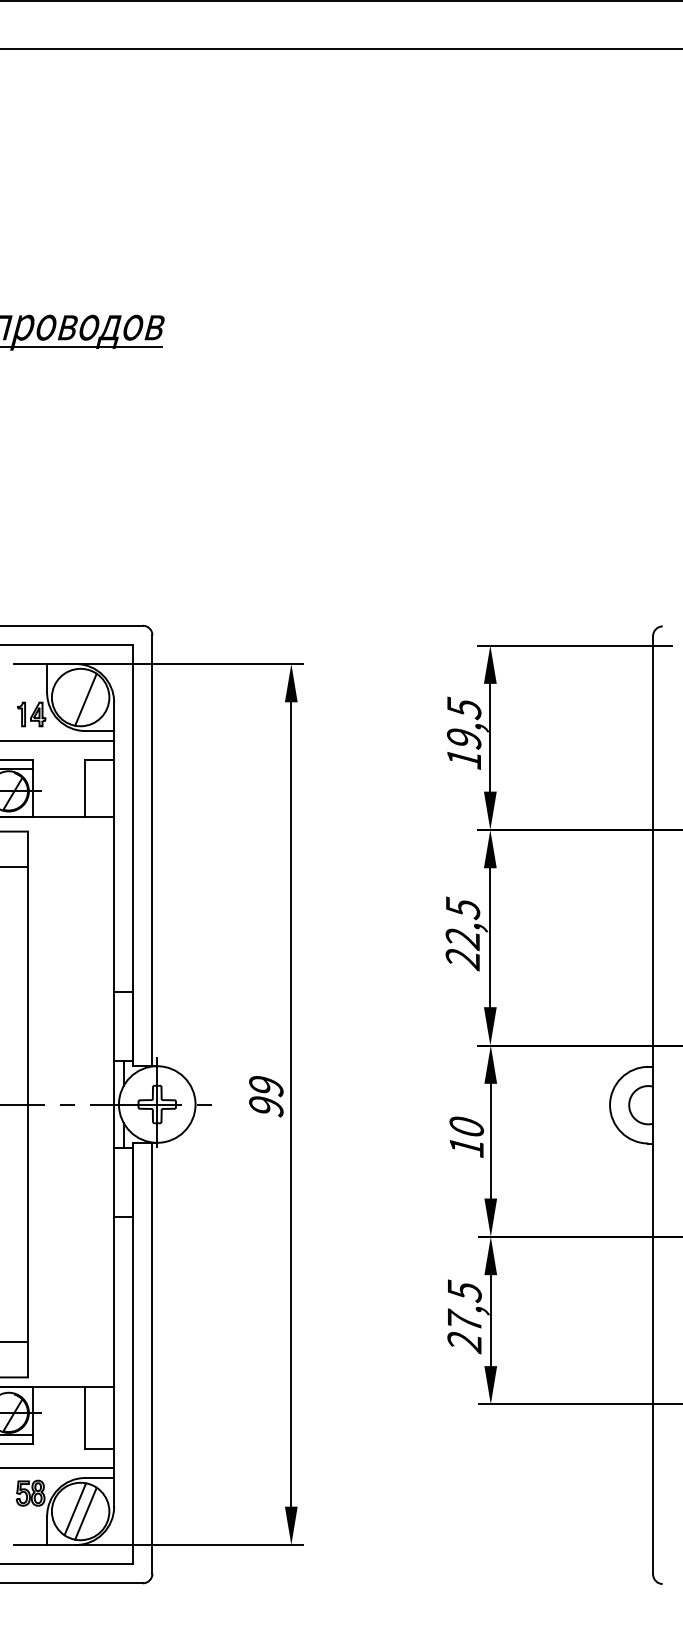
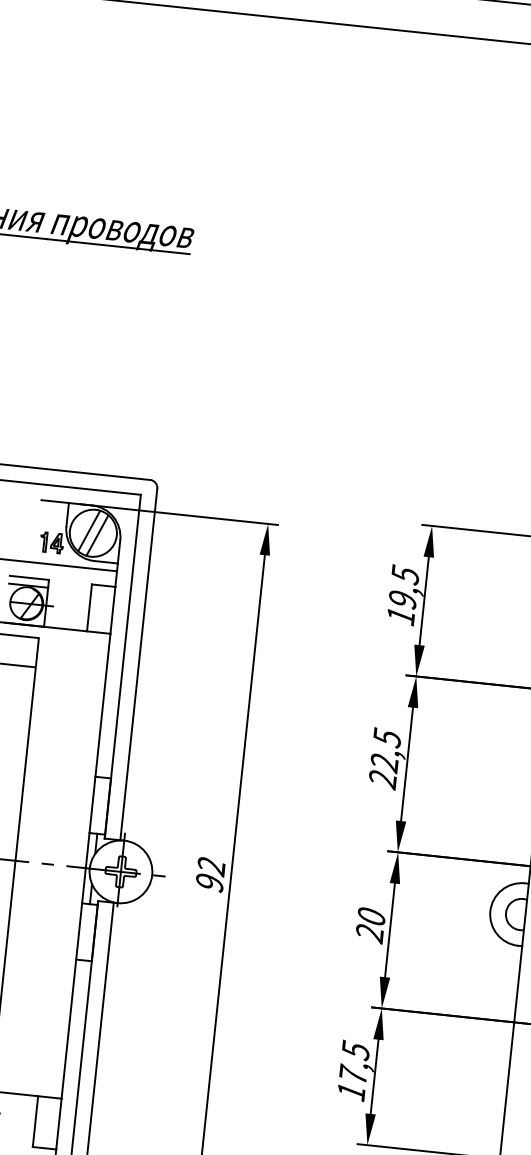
line: (75, 695) -> (89, 531), added
text: (266, 1087) -> (211, 867), 99 -> 92
text: (466, 1148) -> (369, 934), 10 -> 20
text: (464, 1343) -> (351, 1093), 27,5 -> 17,5

